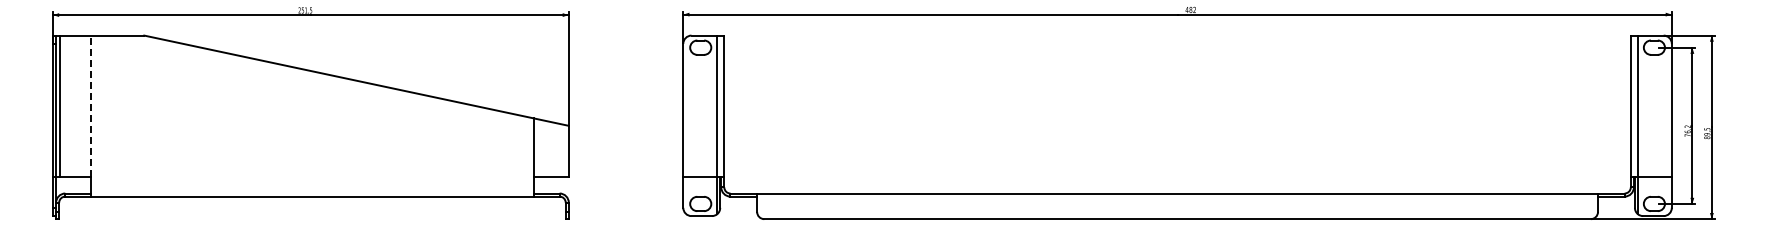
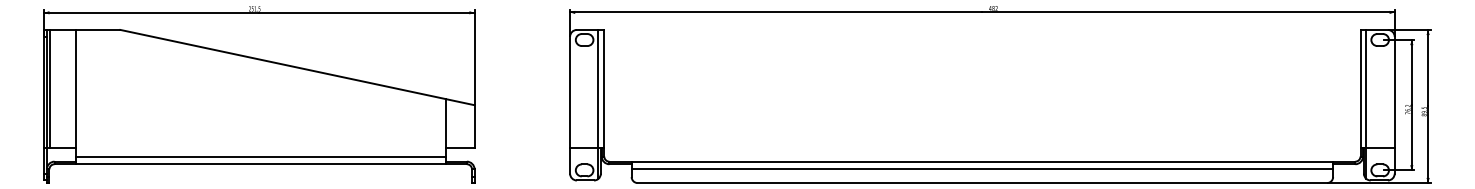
line: (90, 106) -> (75, 89), dashed -> solid
line: (311, 187) -> (259, 156), added
line: (1177, 202) -> (982, 169), added

